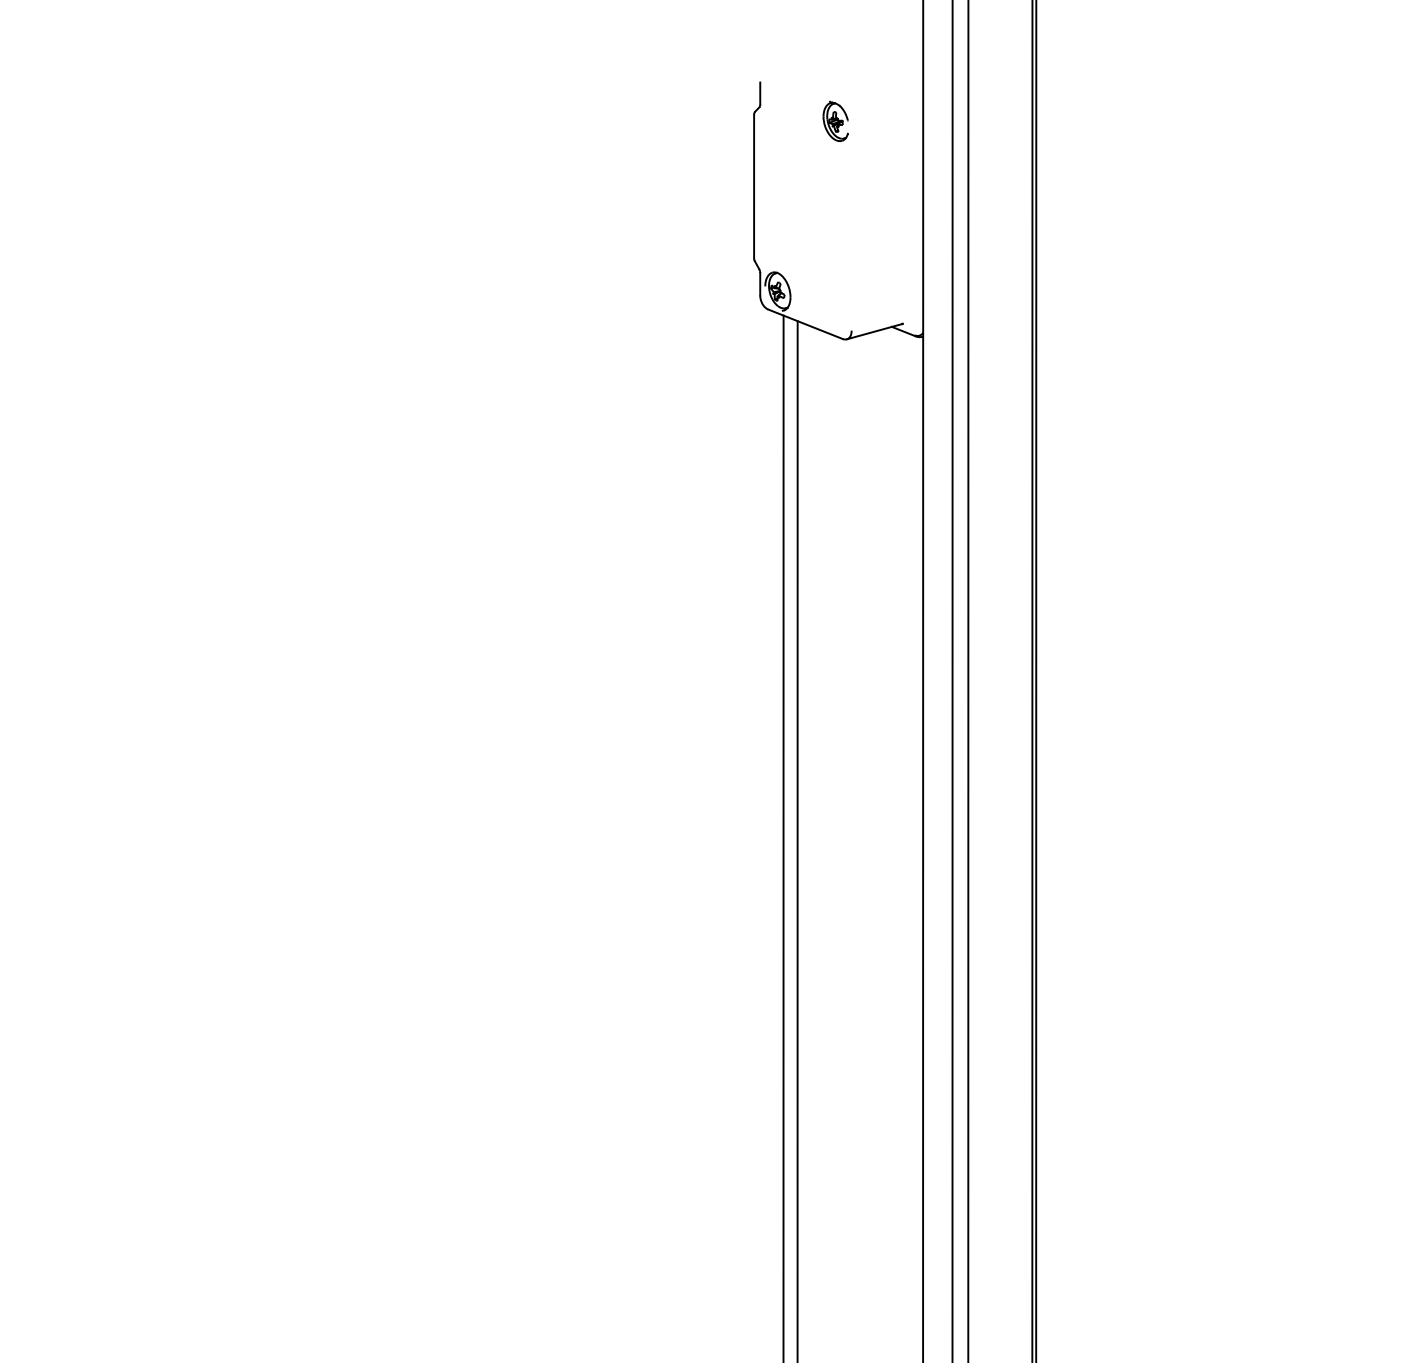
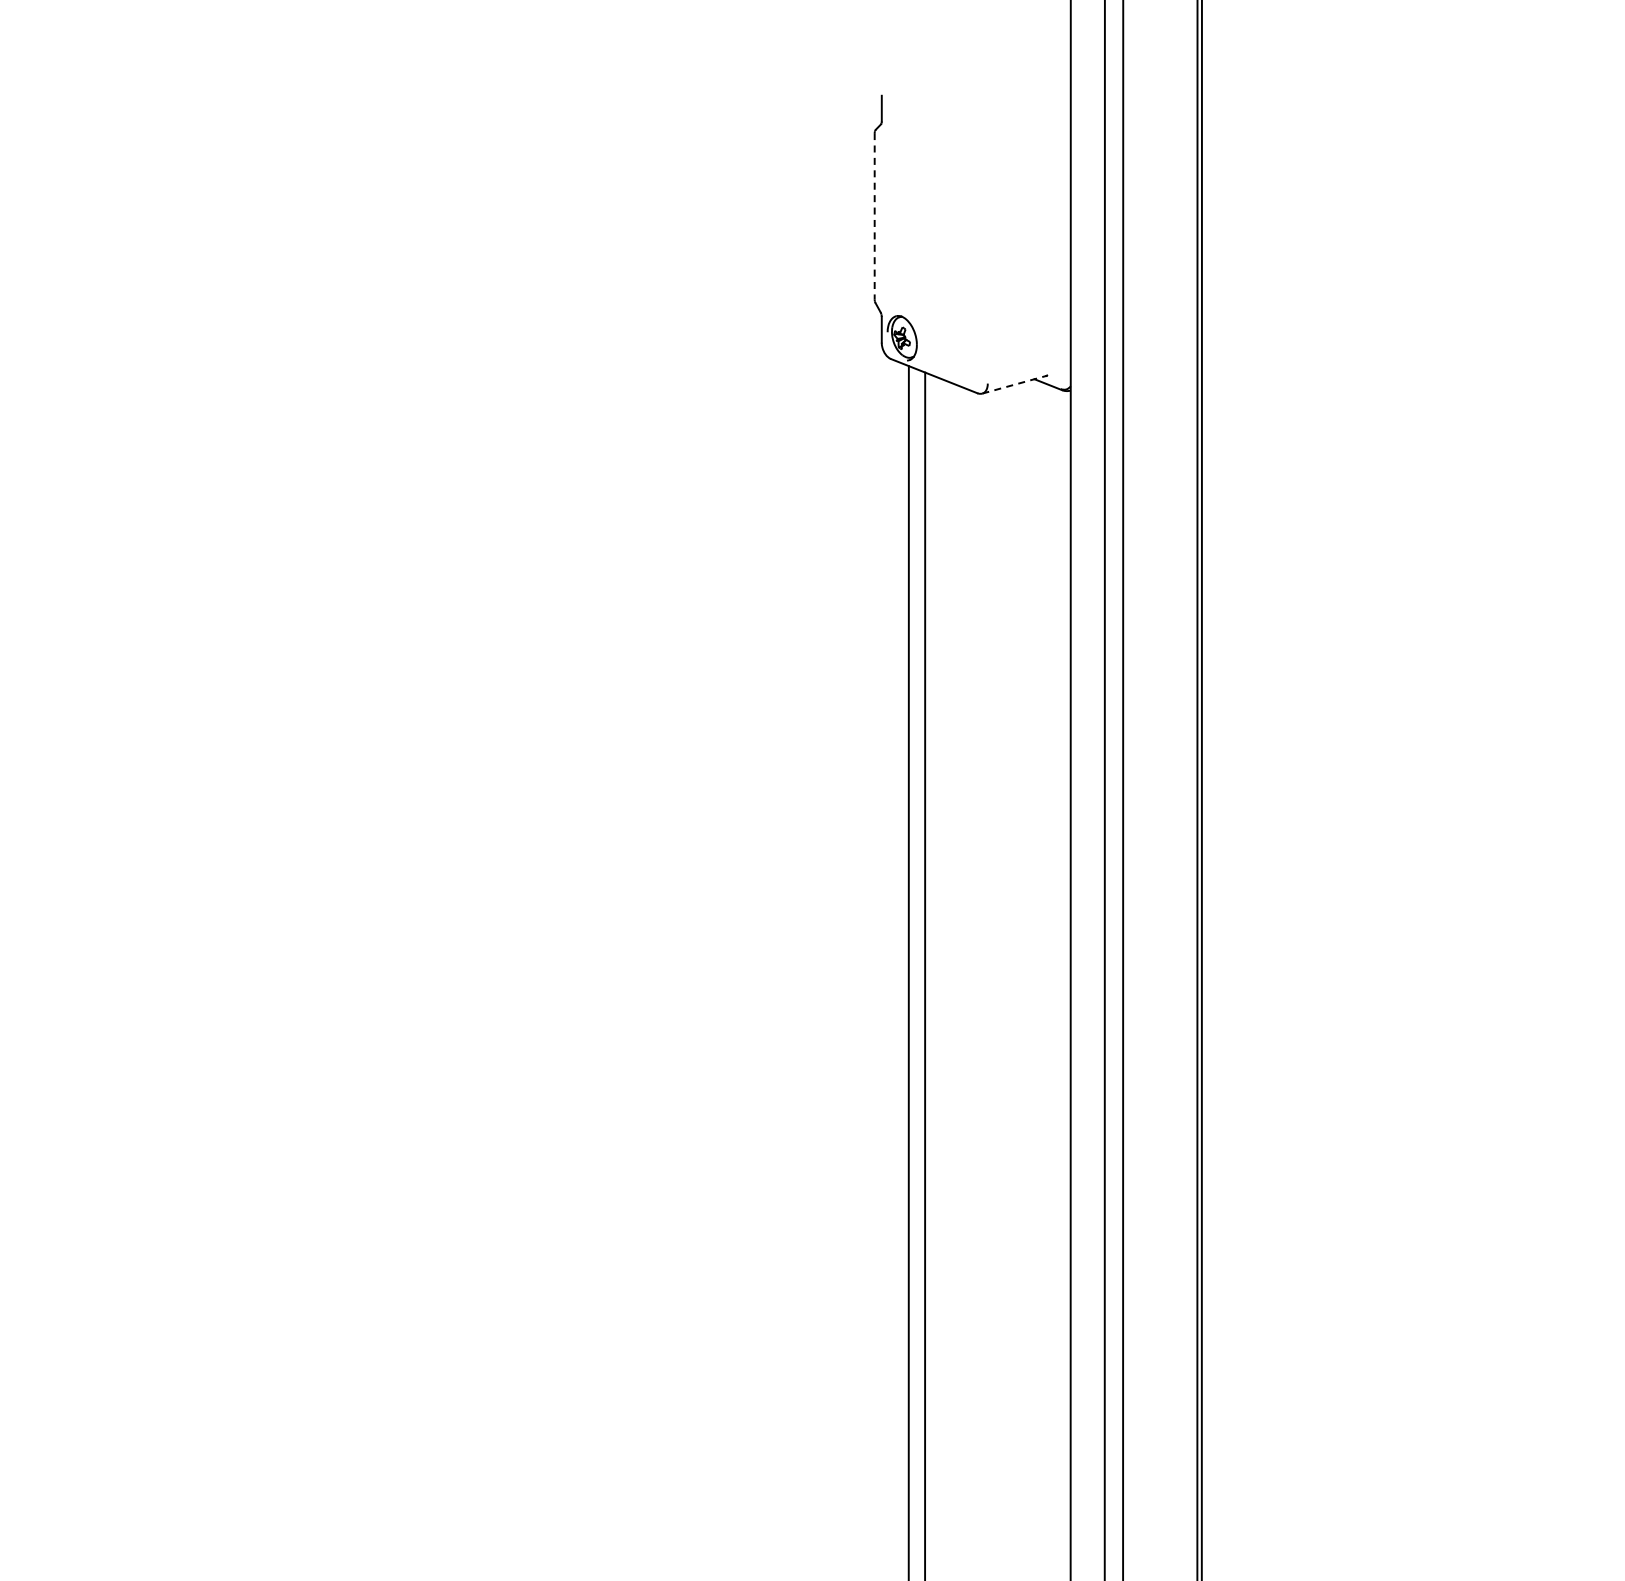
part: (835, 121) -> (969, 140), removed
line: (753, 186) -> (874, 216), solid -> dashed
line: (874, 331) -> (1014, 384), solid -> dashed

